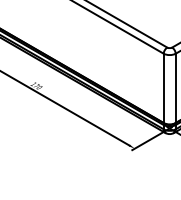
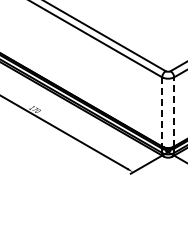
line: (164, 87) -> (162, 111), solid -> dashed
line: (176, 87) -> (174, 111), solid -> dashed

